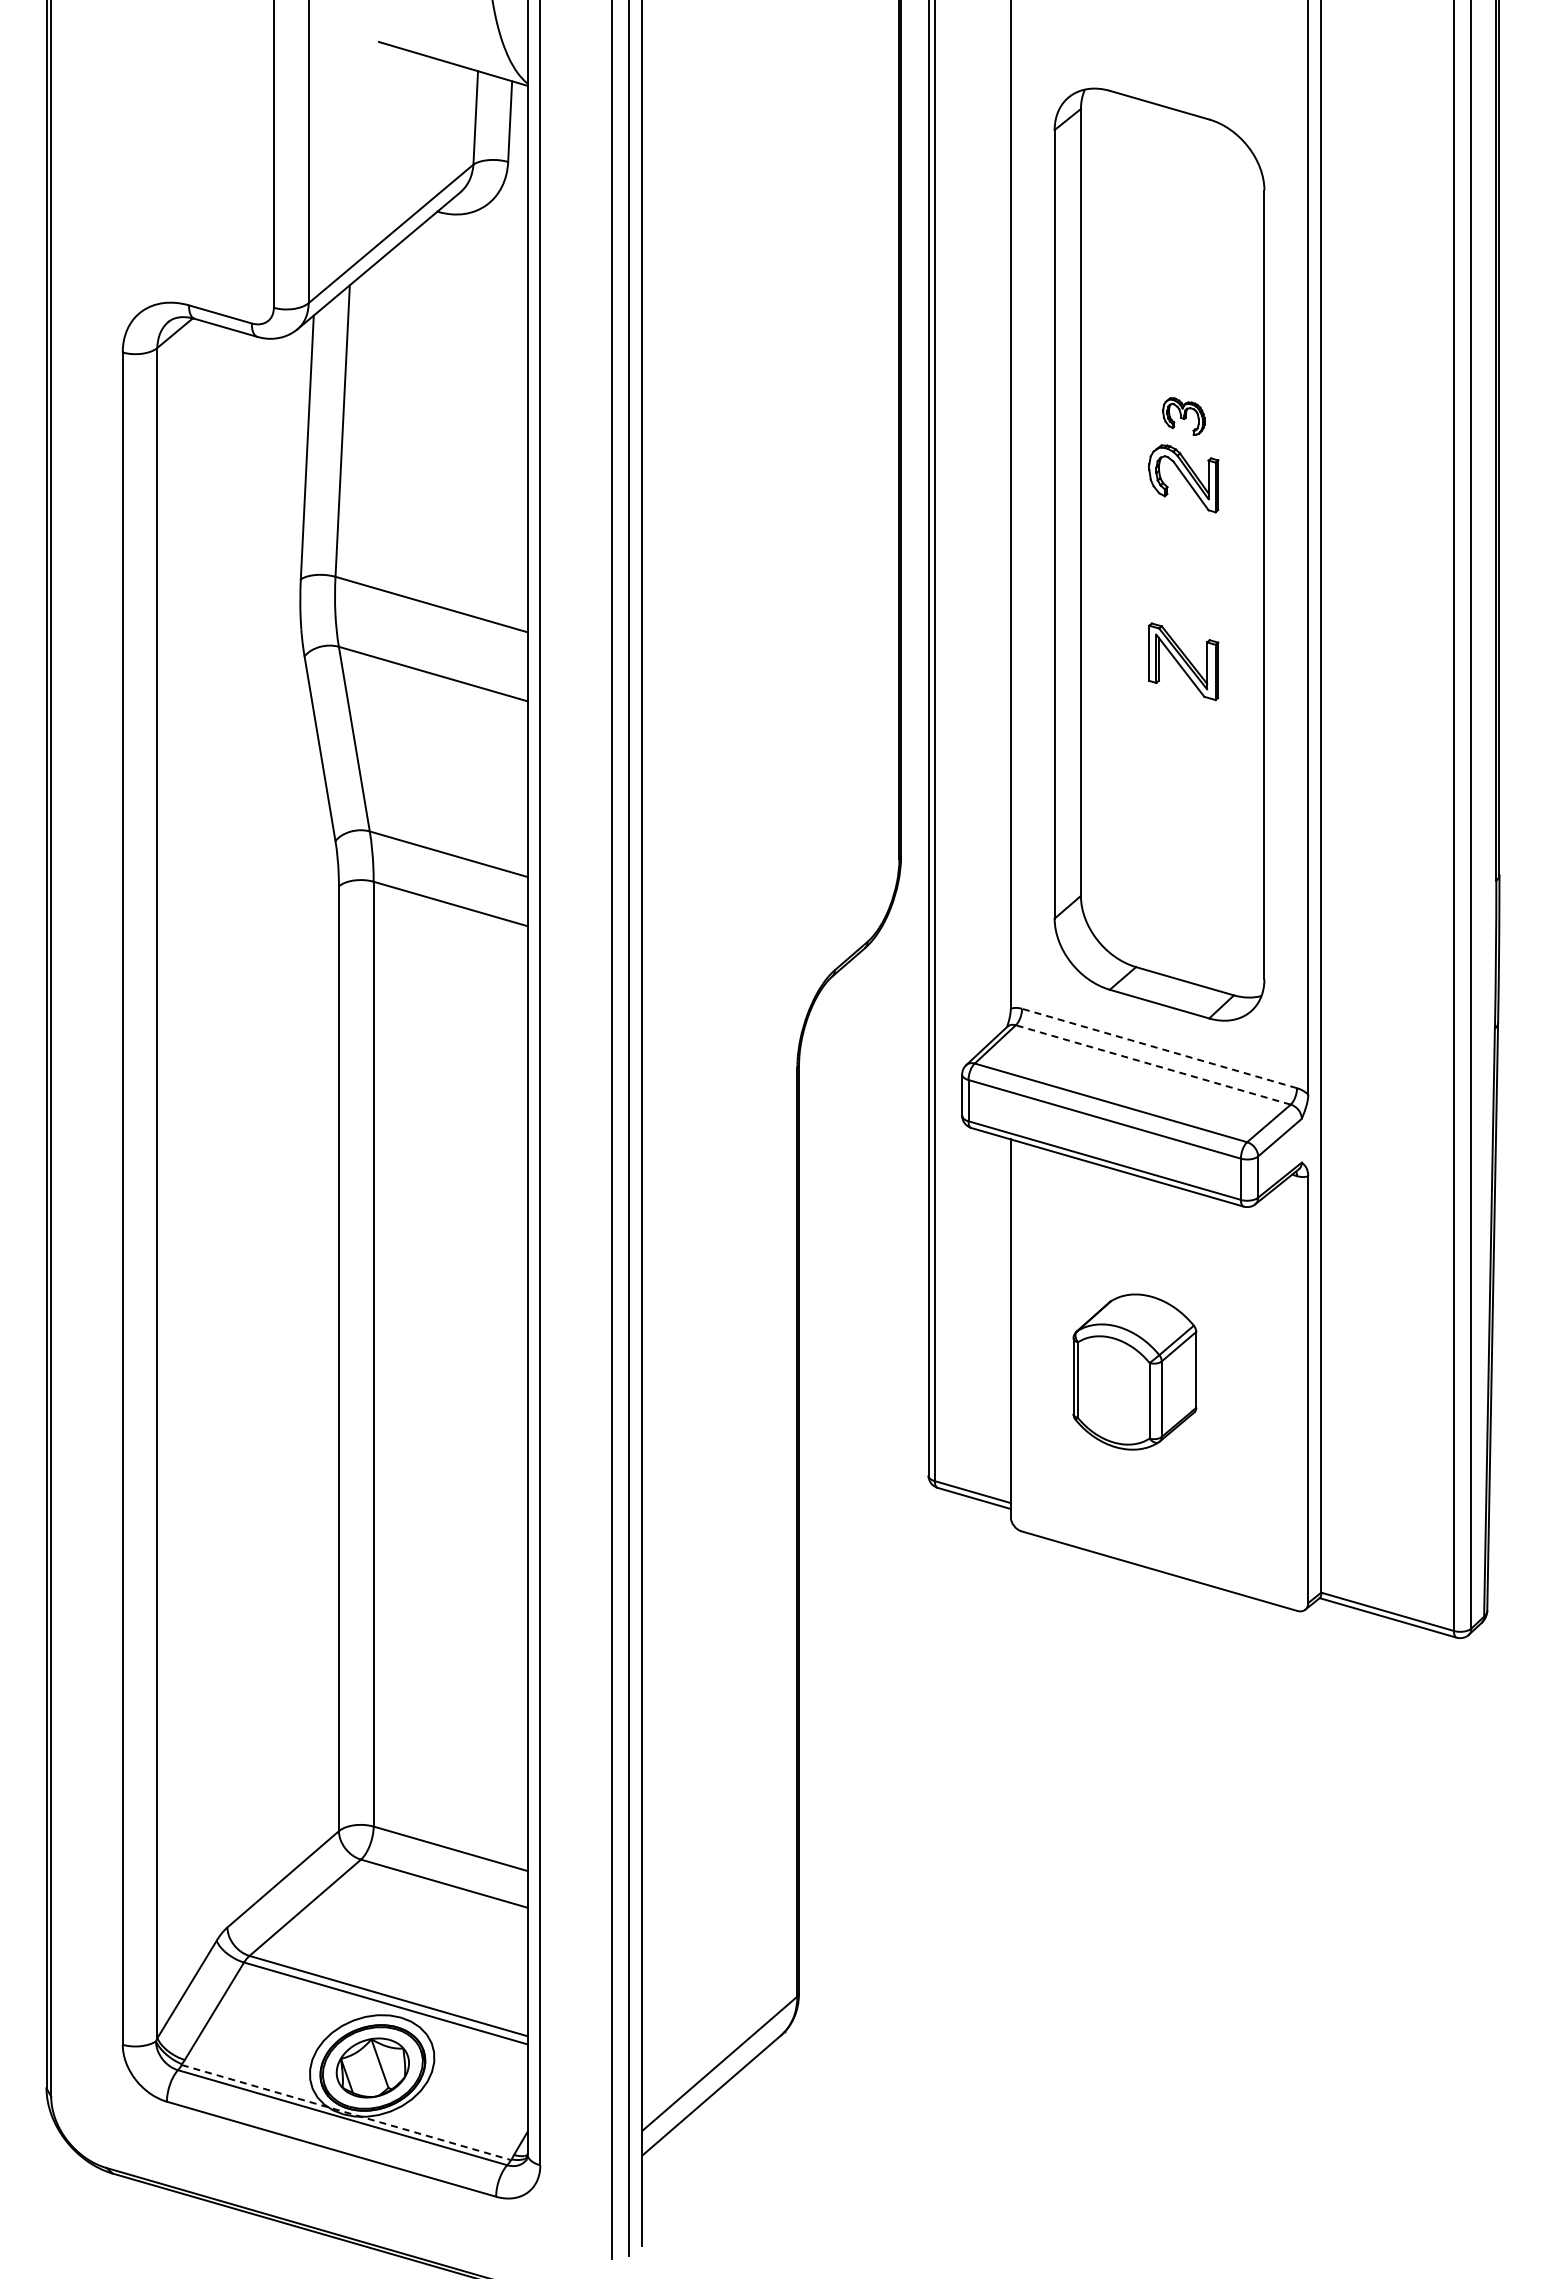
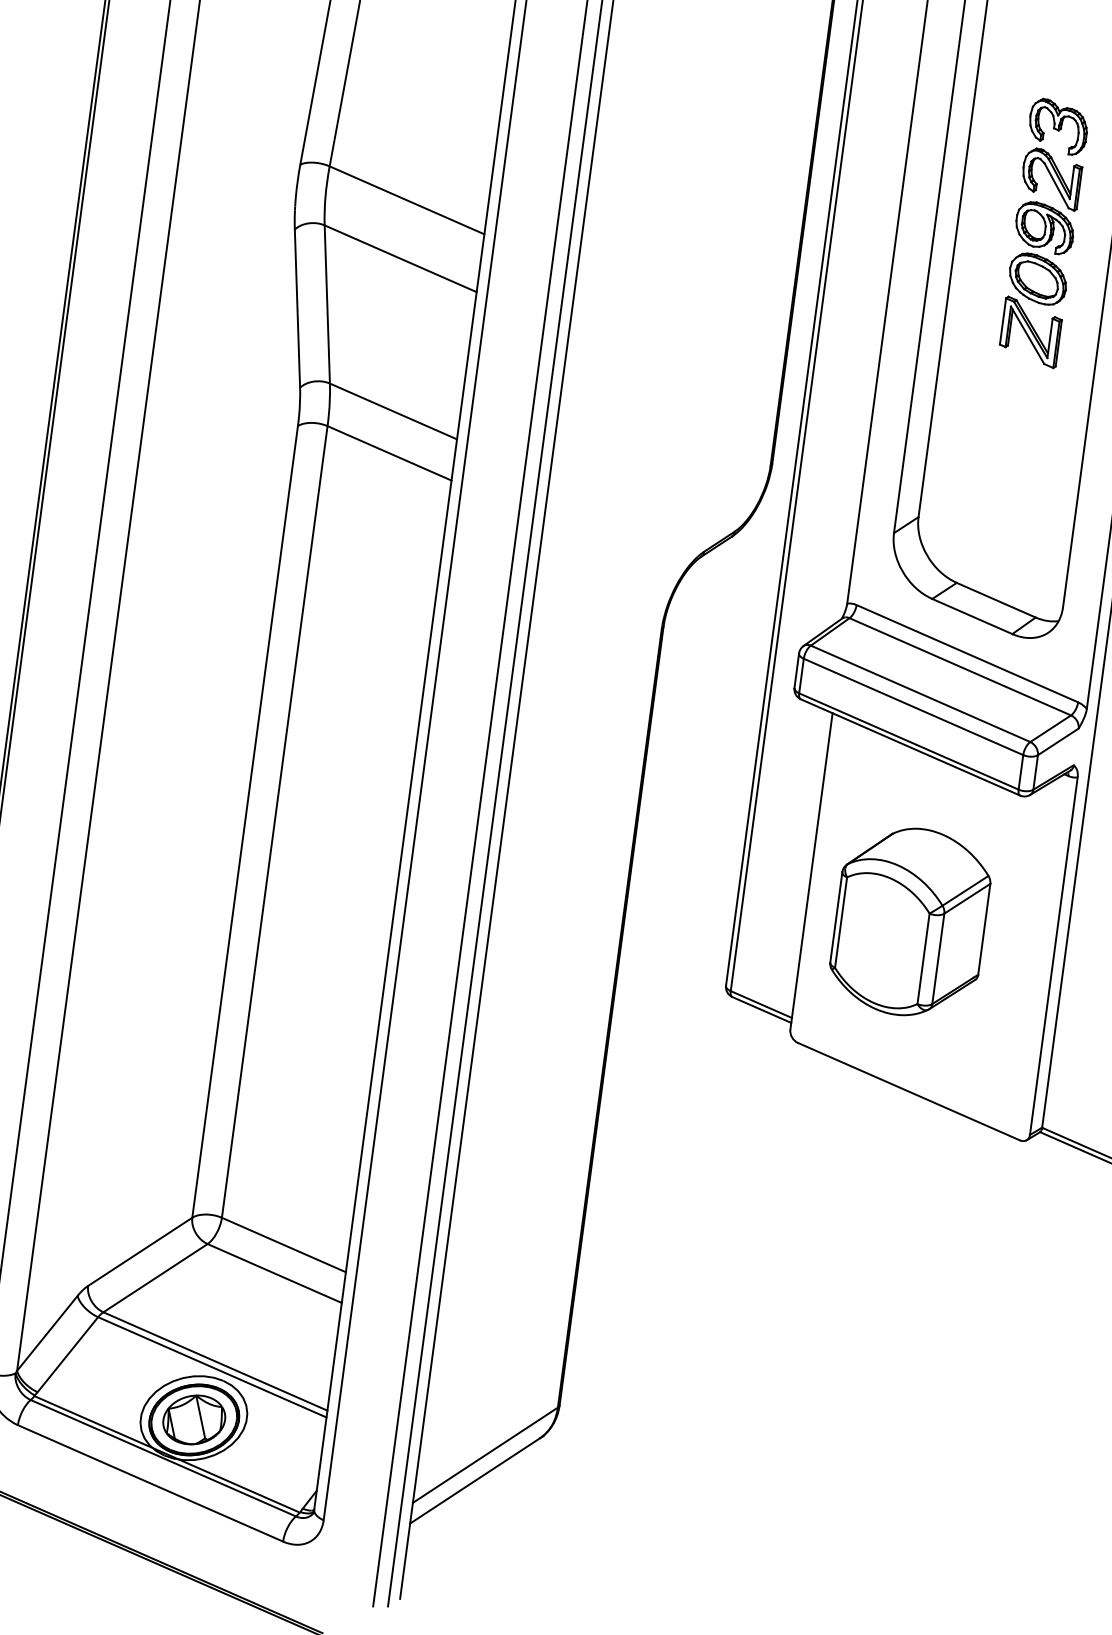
part: (1183, 416) -> (1058, 126), size x1.67
part: (1183, 567) -> (1041, 253), added
line: (1159, 1048) -> (967, 653), dashed -> solid
line: (1152, 1064) -> (959, 666), dashed -> solid
part: (1134, 1371) -> (910, 921), size x1.43
line: (346, 2112) -> (167, 1454), dashed -> solid

